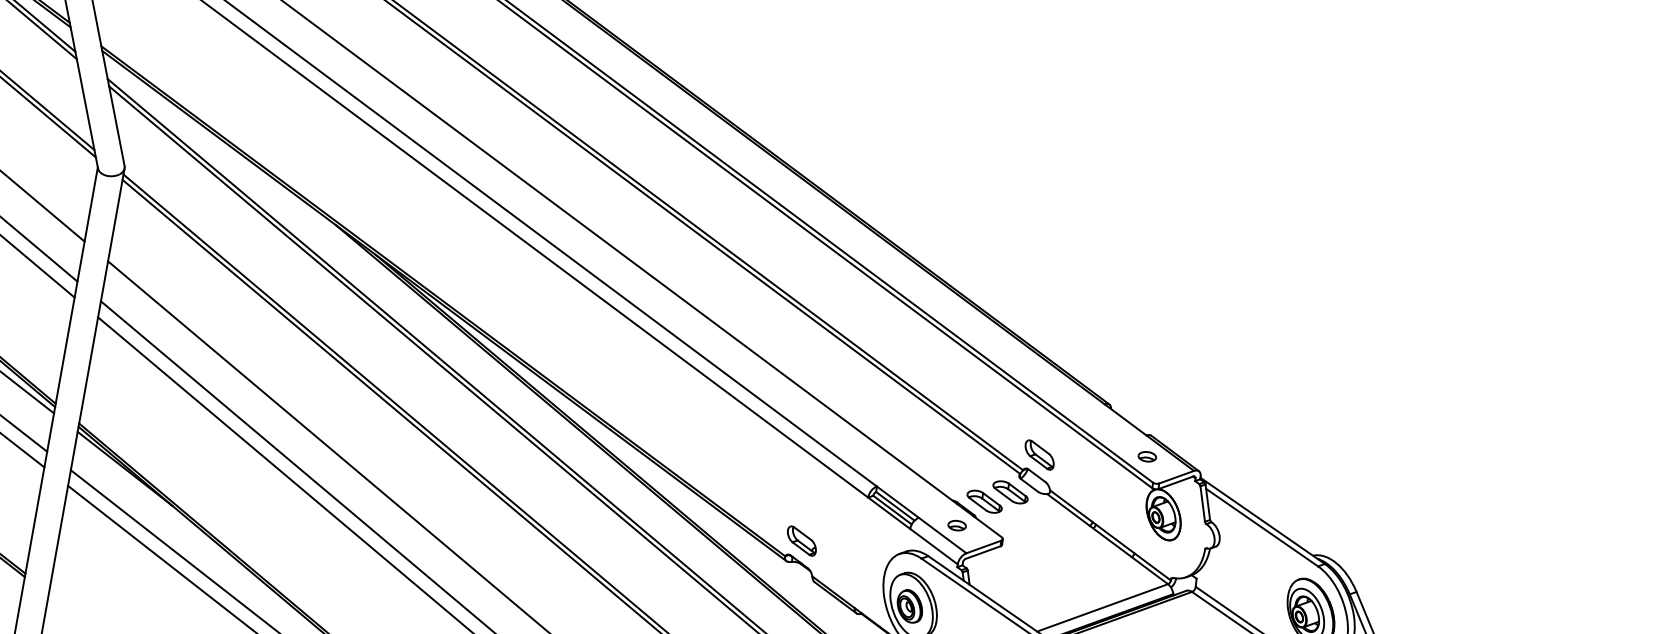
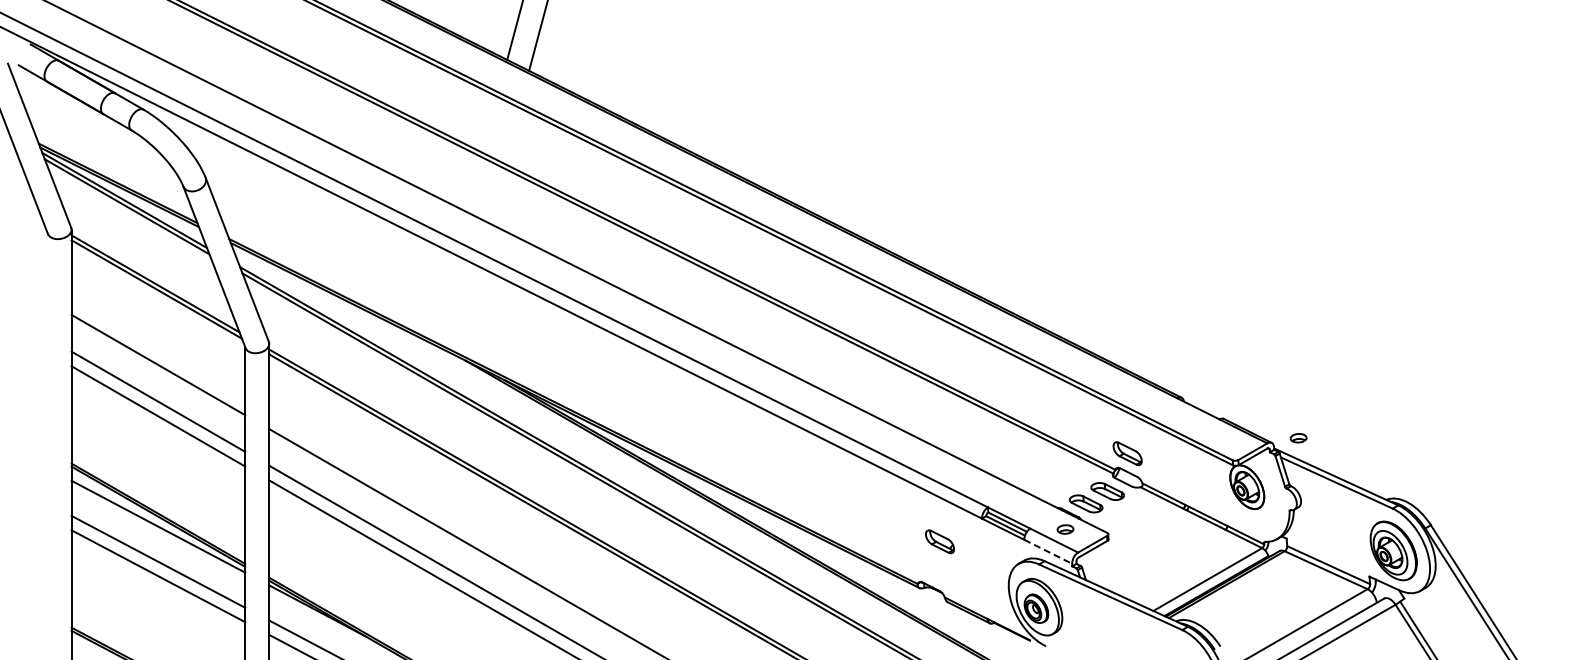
part: (1147, 457) -> (1298, 438), moved
part: (801, 540) -> (939, 541), moved
line: (934, 546) -> (1048, 551), solid -> dashed

